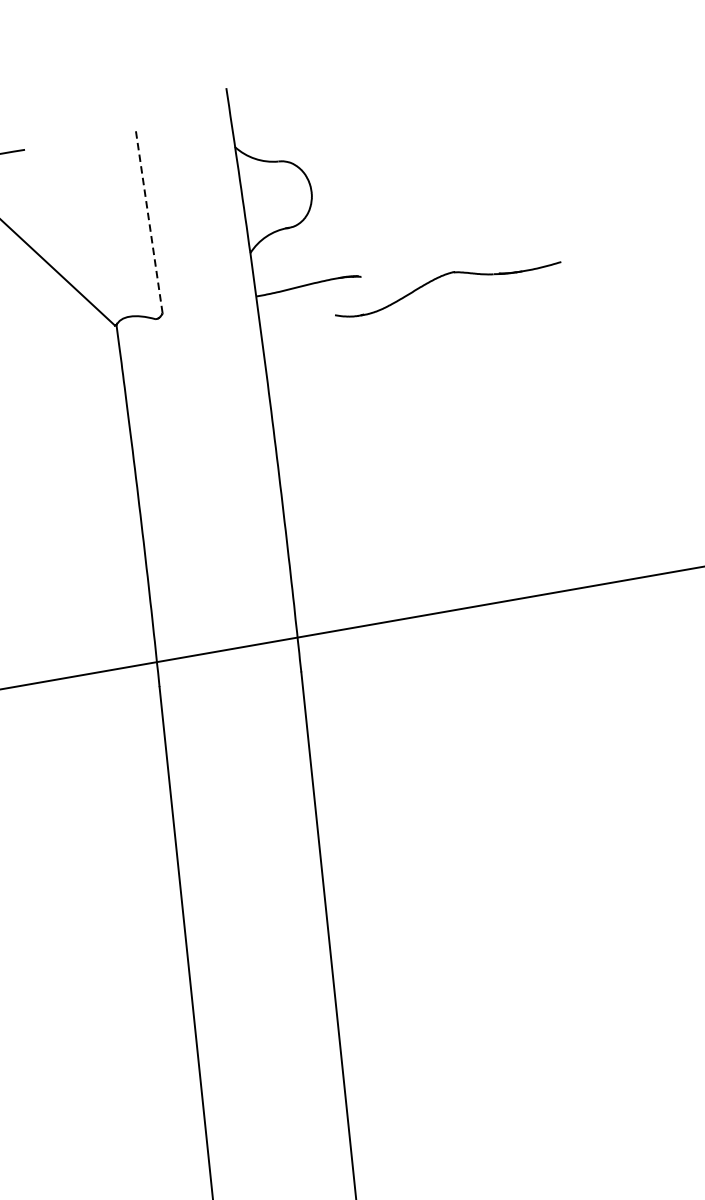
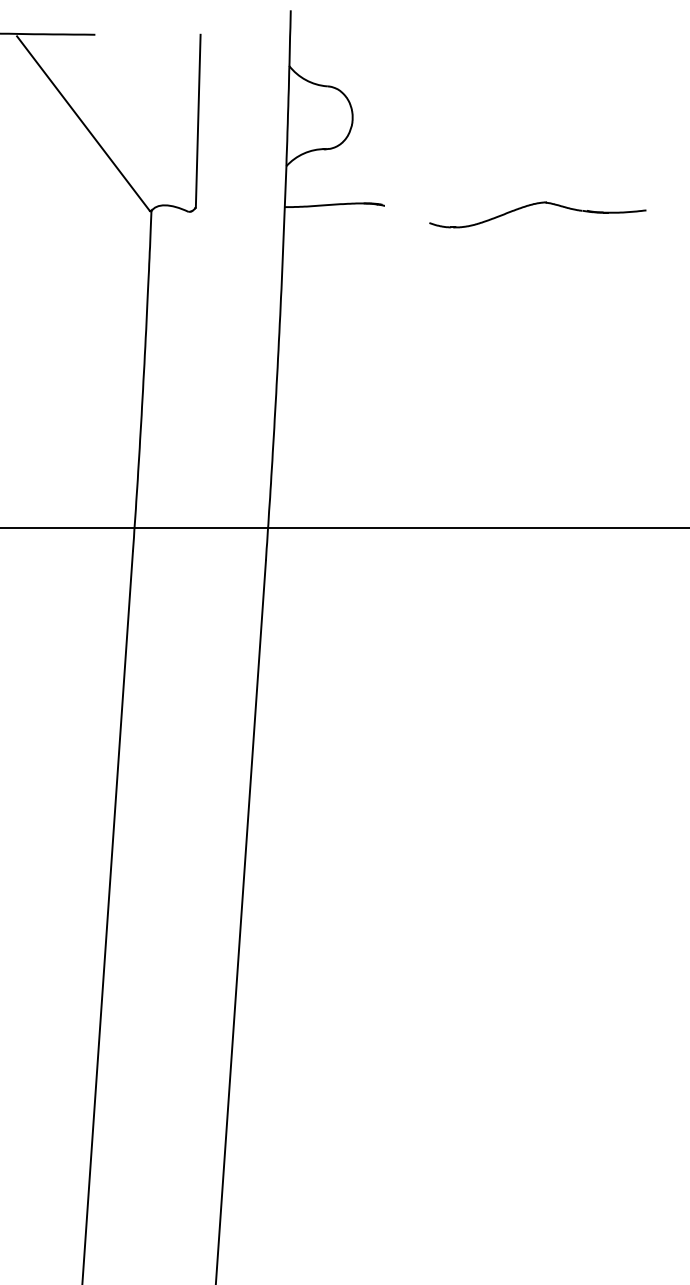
line: (149, 221) -> (198, 120), dashed -> solid
part: (441, 277) -> (533, 205), moved

